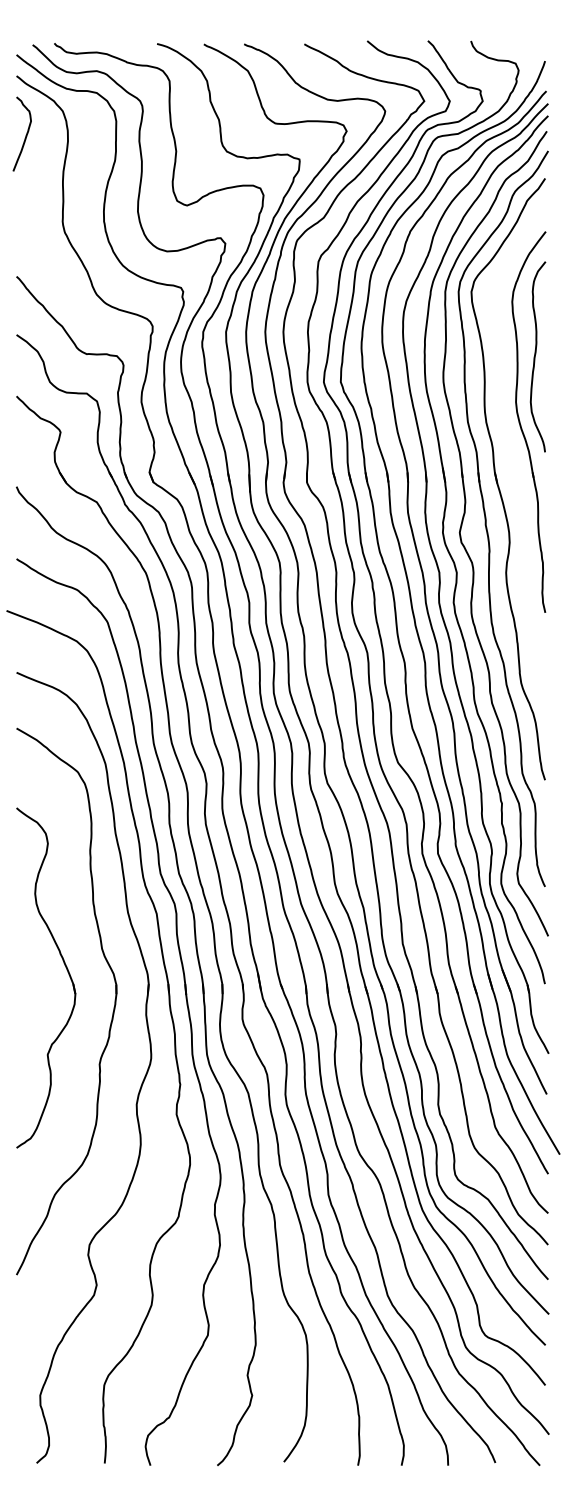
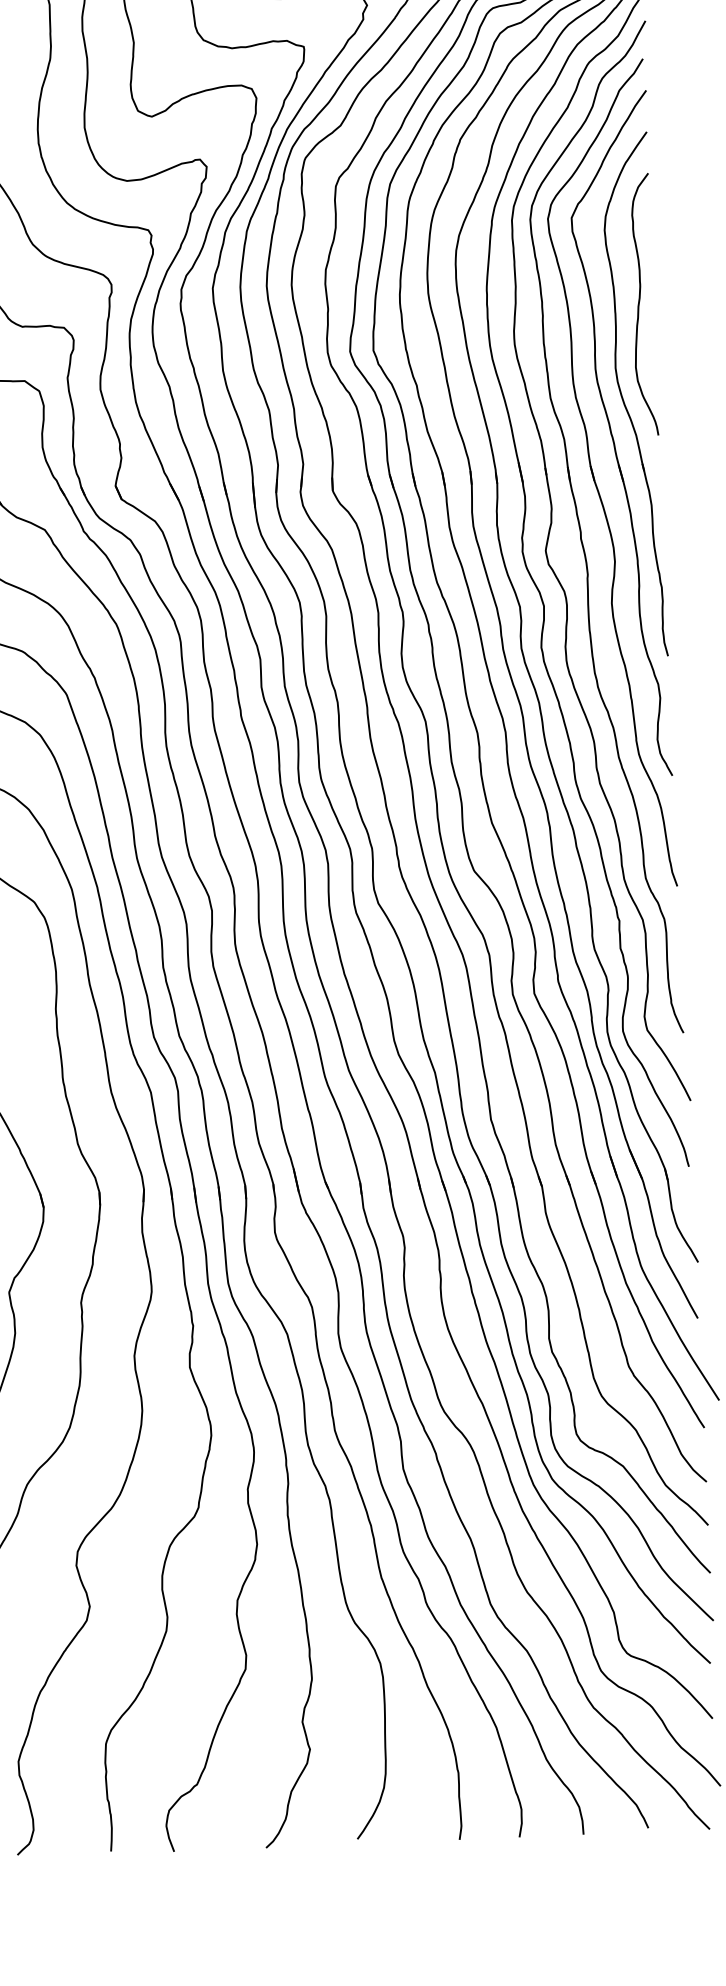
part: (517, 450) -> (620, 434), added

